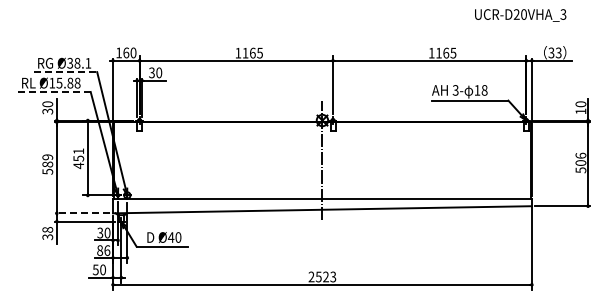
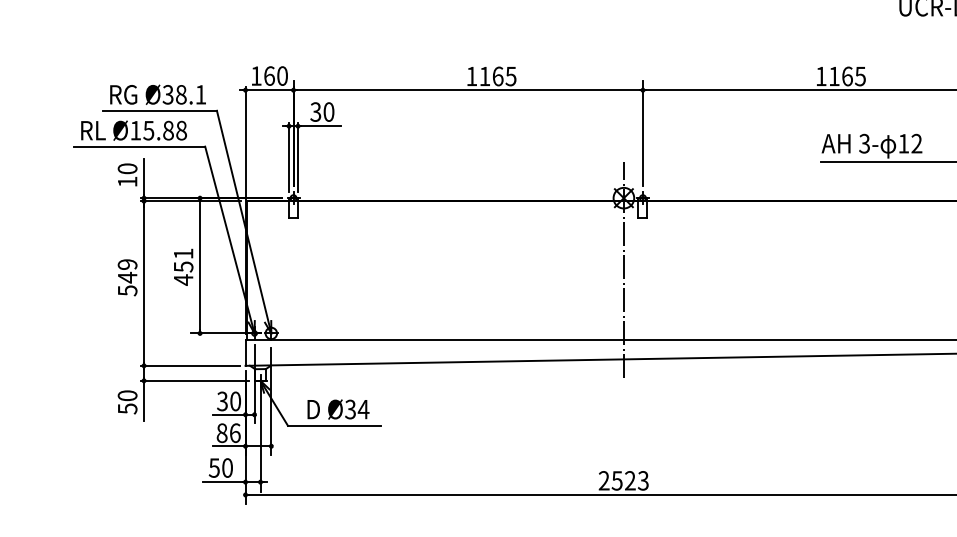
line: (65, 72) -> (159, 111), dashed -> solid
text: (484, 90) -> (916, 143), 18 -> 12
line: (54, 92) -> (139, 147), dashed -> solid
text: (47, 111) -> (127, 181), 30 -> 10
text: (47, 164) -> (127, 277), 589 -> 549
line: (81, 213) -> (188, 366), dashed -> solid
text: (47, 233) -> (127, 402), 38 -> 50
text: (174, 237) -> (356, 409), Ø40 -> Ø34

